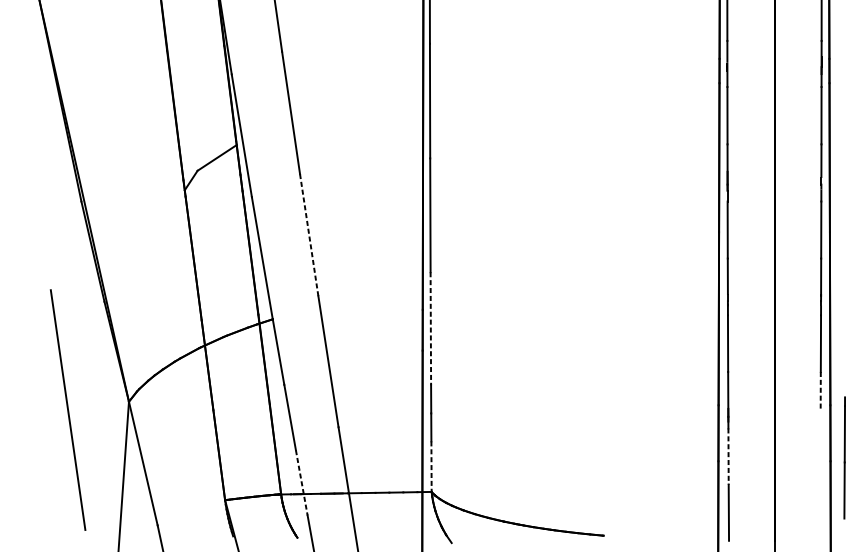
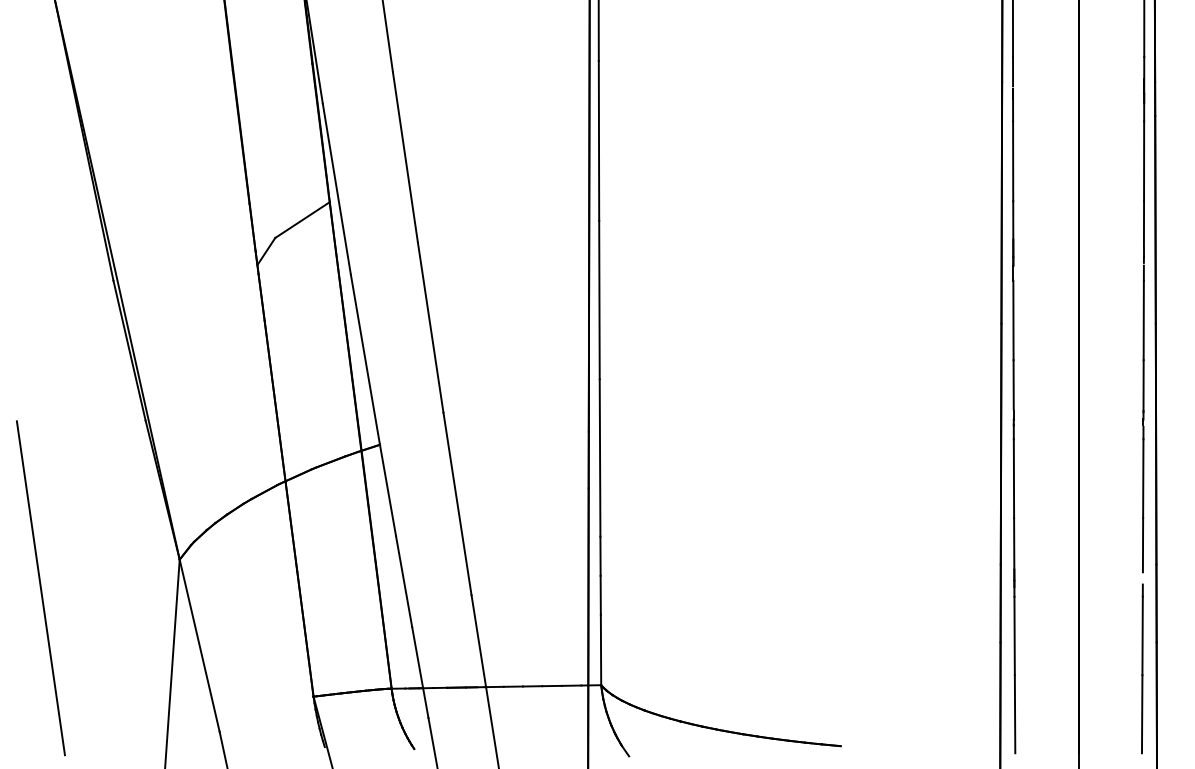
line: (309, 235) -> (430, 327), dashed -> solid
line: (431, 328) -> (600, 457), dashed -> solid
line: (821, 391) -> (1143, 545), dashed -> solid
line: (67, 410) -> (40, 588), moved
line: (728, 456) -> (1014, 636), dashed -> solid
line: (844, 457) -> (1142, 668), moved
line: (431, 467) -> (601, 650), dashed -> solid
line: (301, 483) -> (420, 673), dashed -> solid

